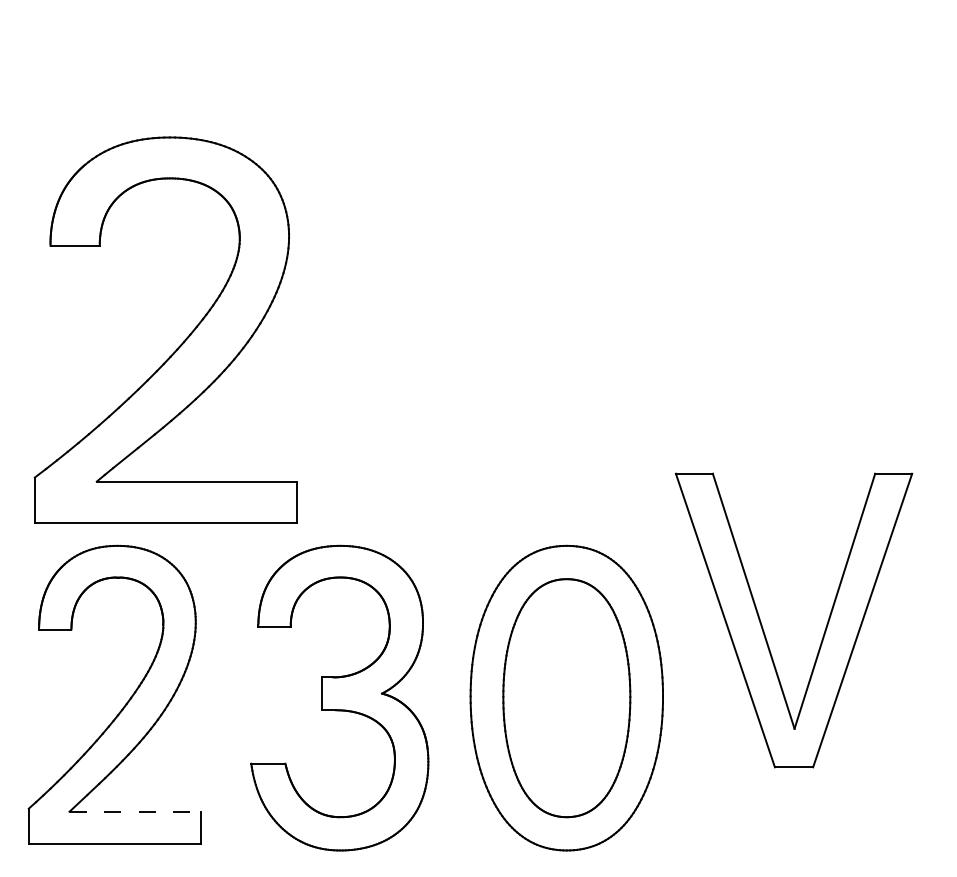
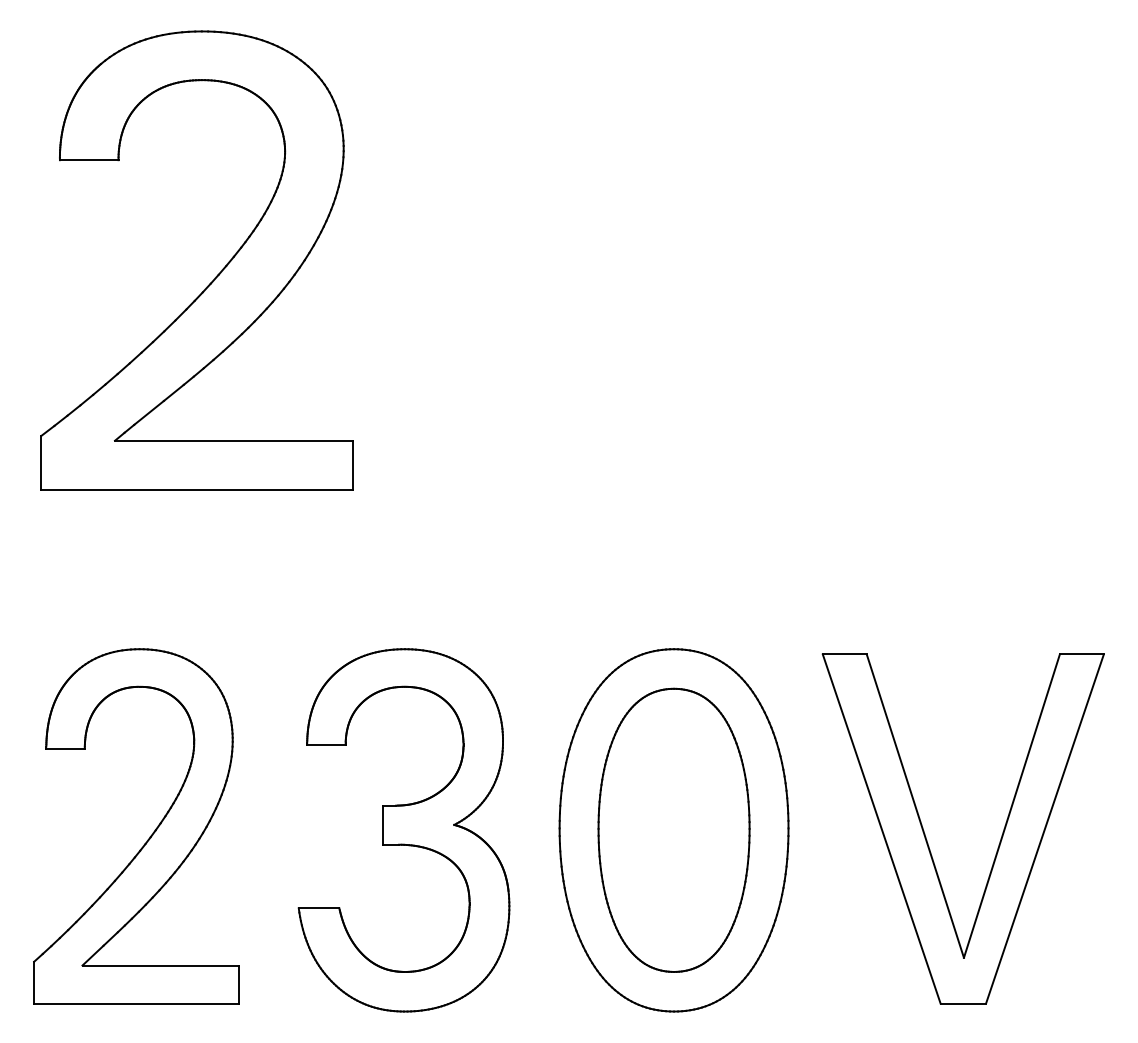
part: (181, 343) -> (215, 276), moved
part: (763, 630) -> (927, 840), moved
line: (135, 811) -> (161, 965), dashed -> solid

